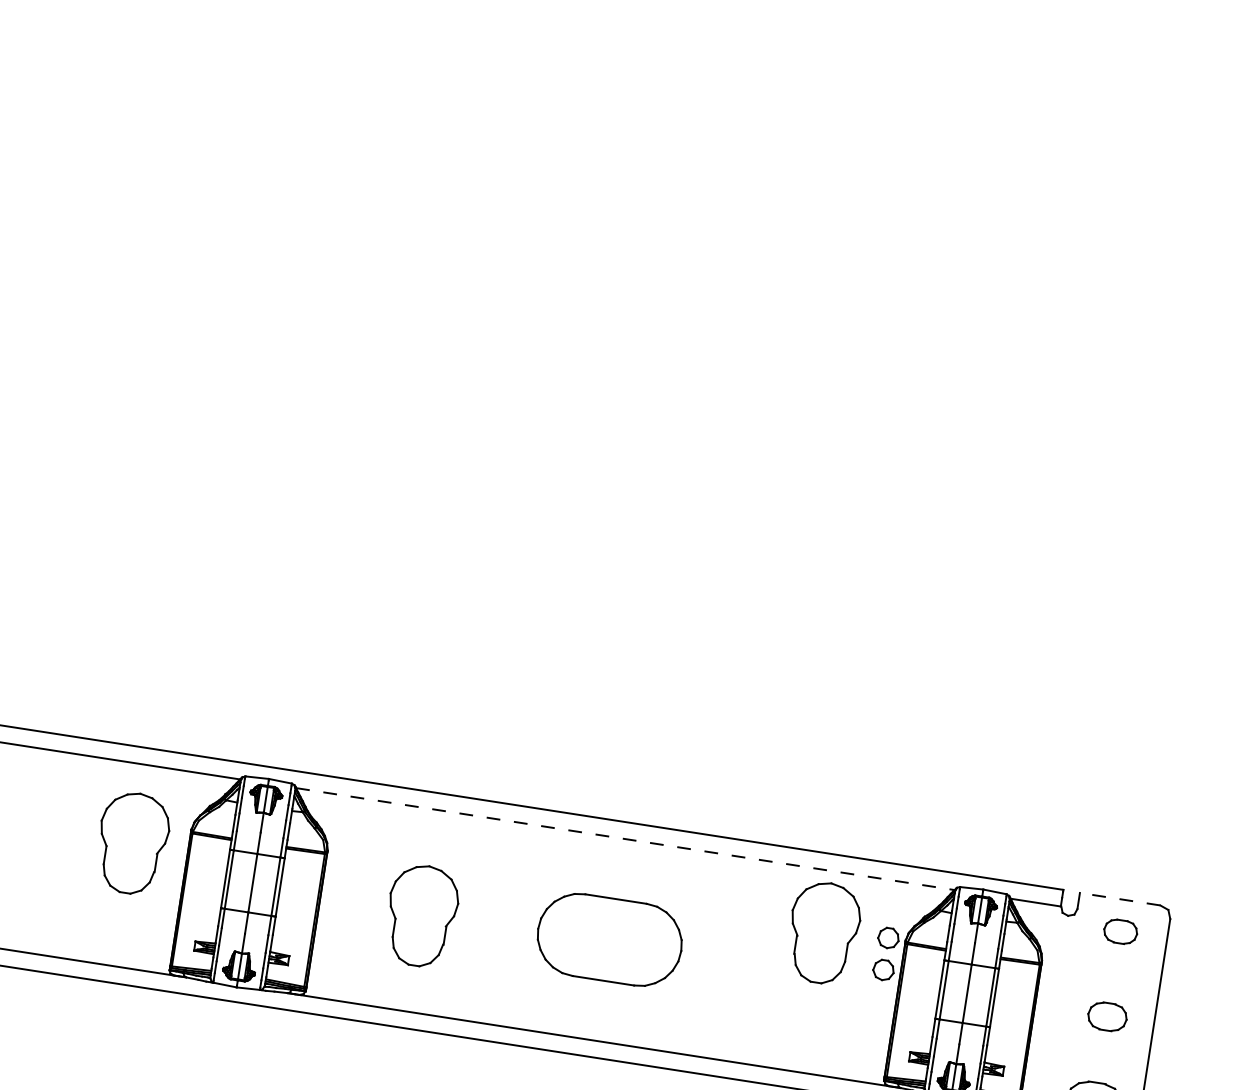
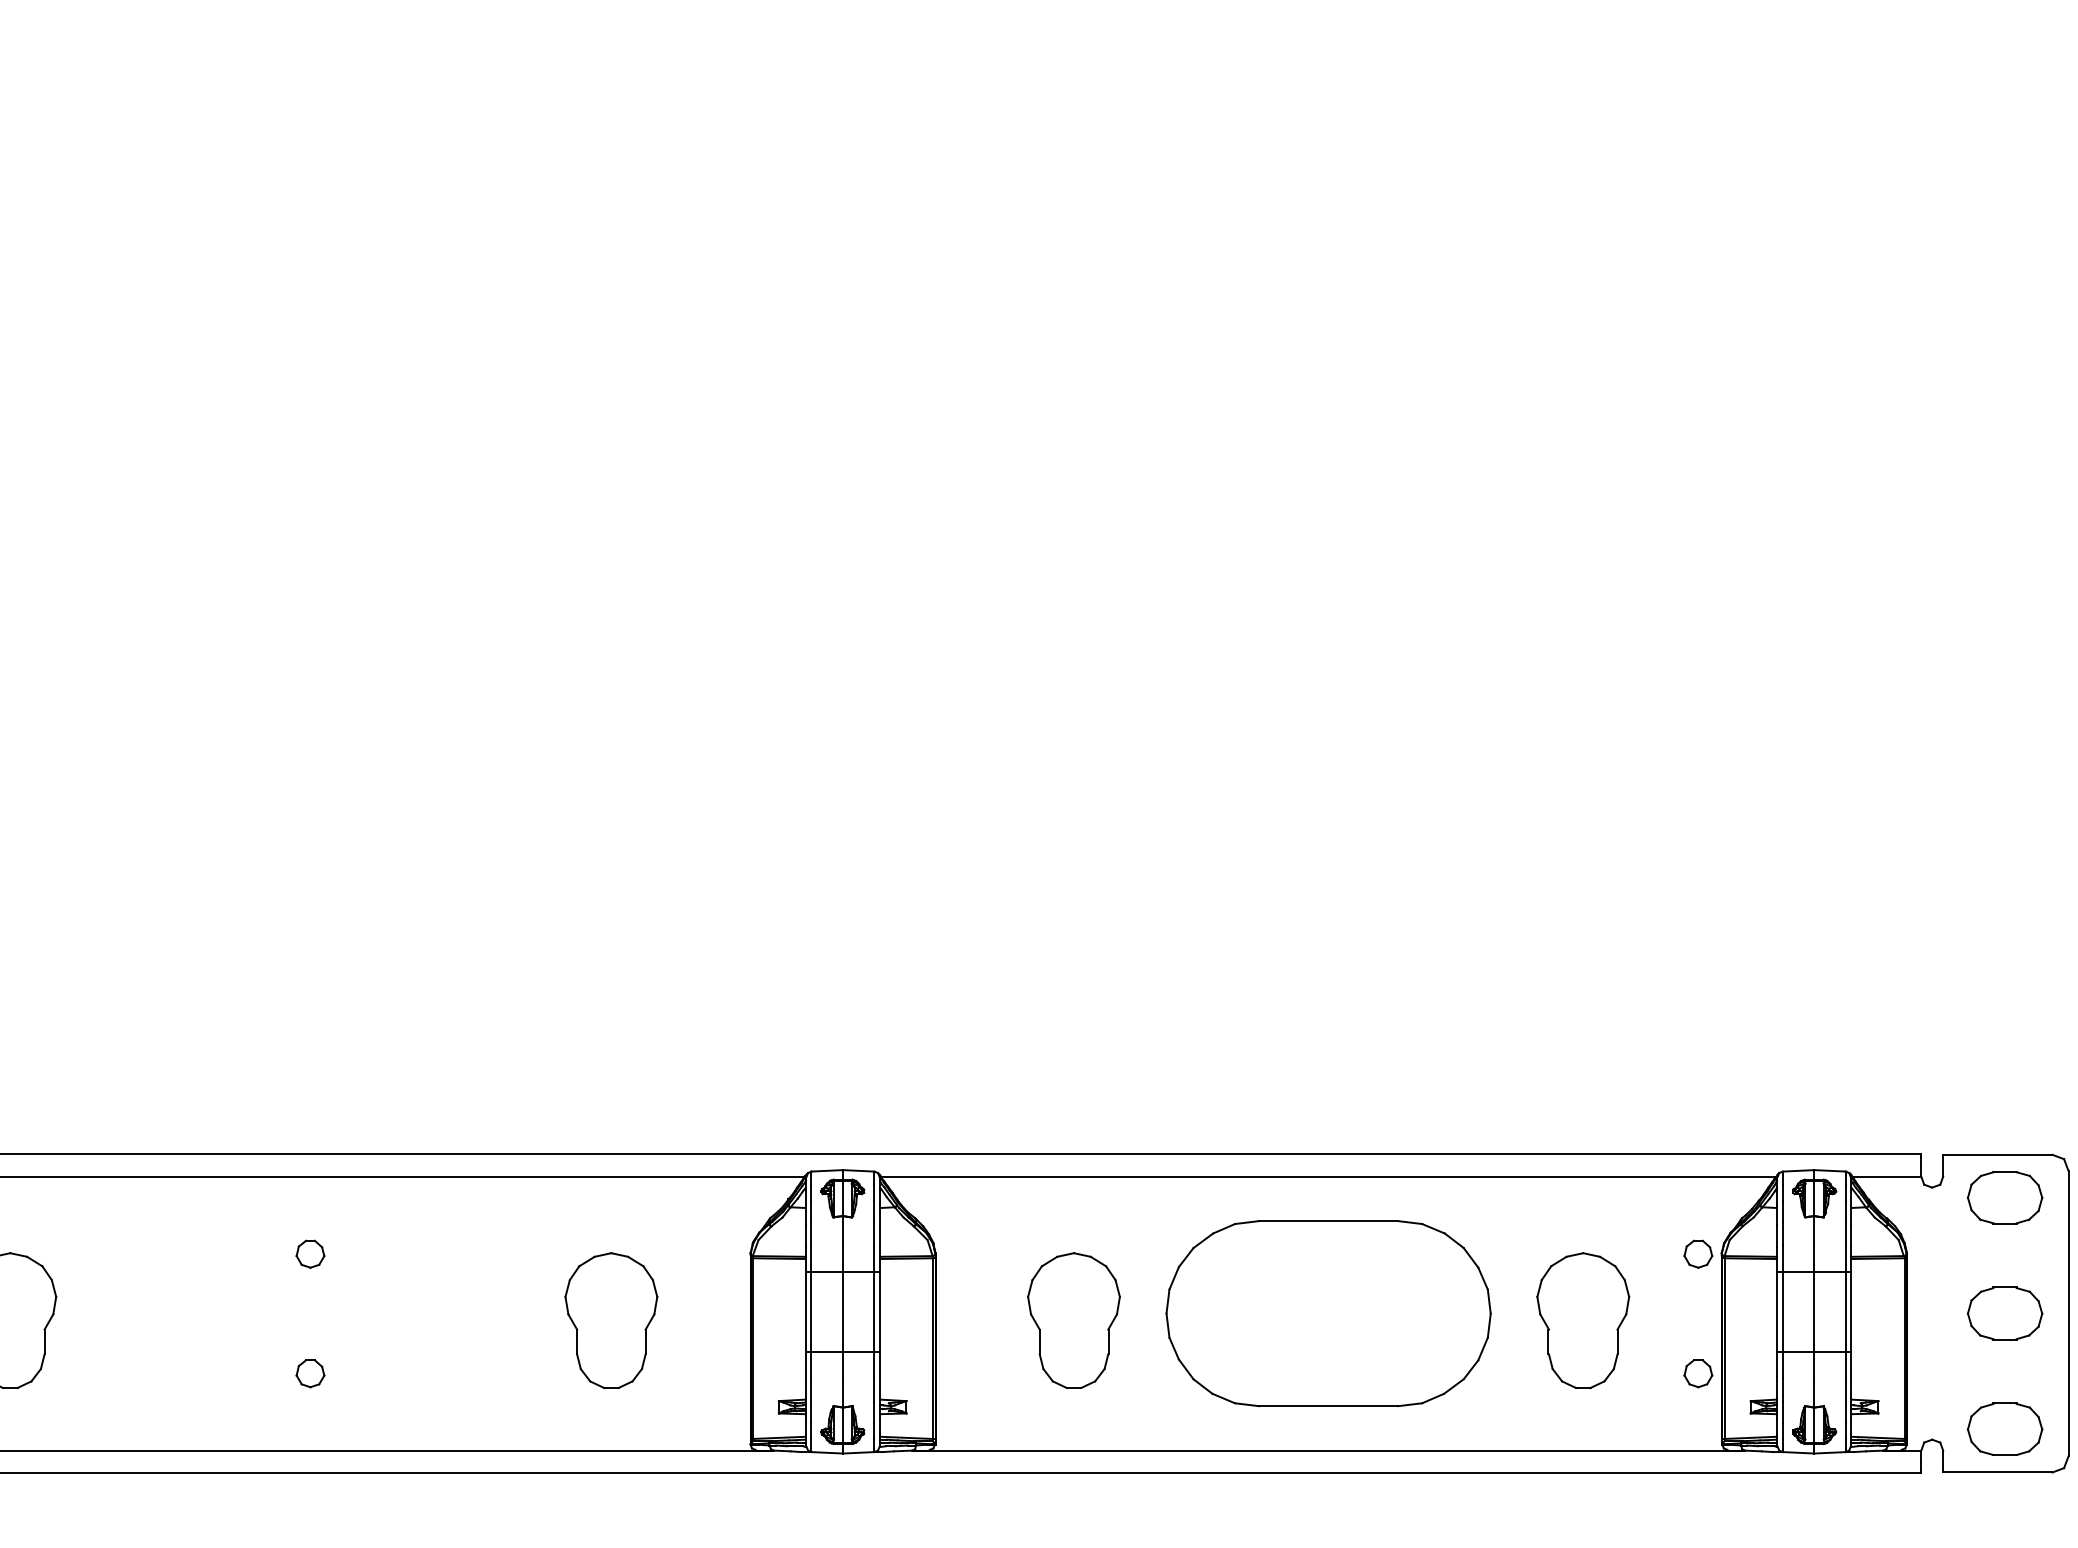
line: (625, 838) -> (1328, 1176), dashed -> solid
part: (132, 843) -> (611, 1320), moved
line: (1119, 898) -> (1997, 1154), dashed -> solid
part: (1120, 931) -> (2005, 1197), size x1.67
part: (823, 932) -> (1583, 1320), moved
part: (609, 939) -> (1328, 1313), size x1.67
part: (883, 970) -> (1698, 1373), moved
part: (1107, 1016) -> (2005, 1313), size x1.43

